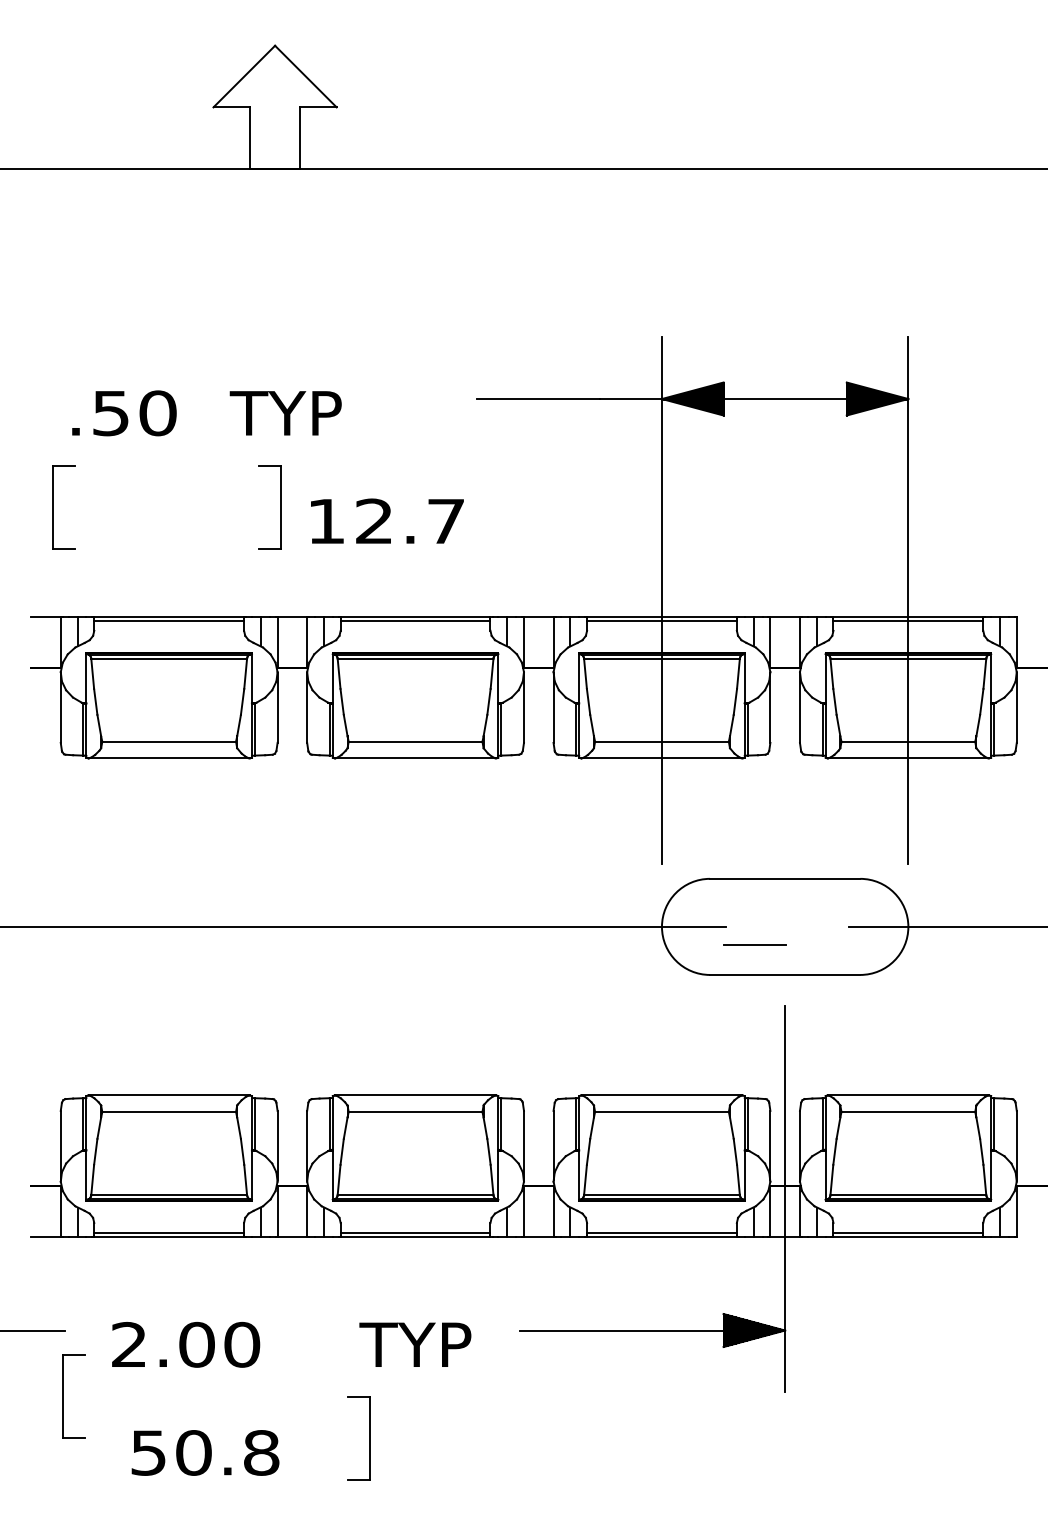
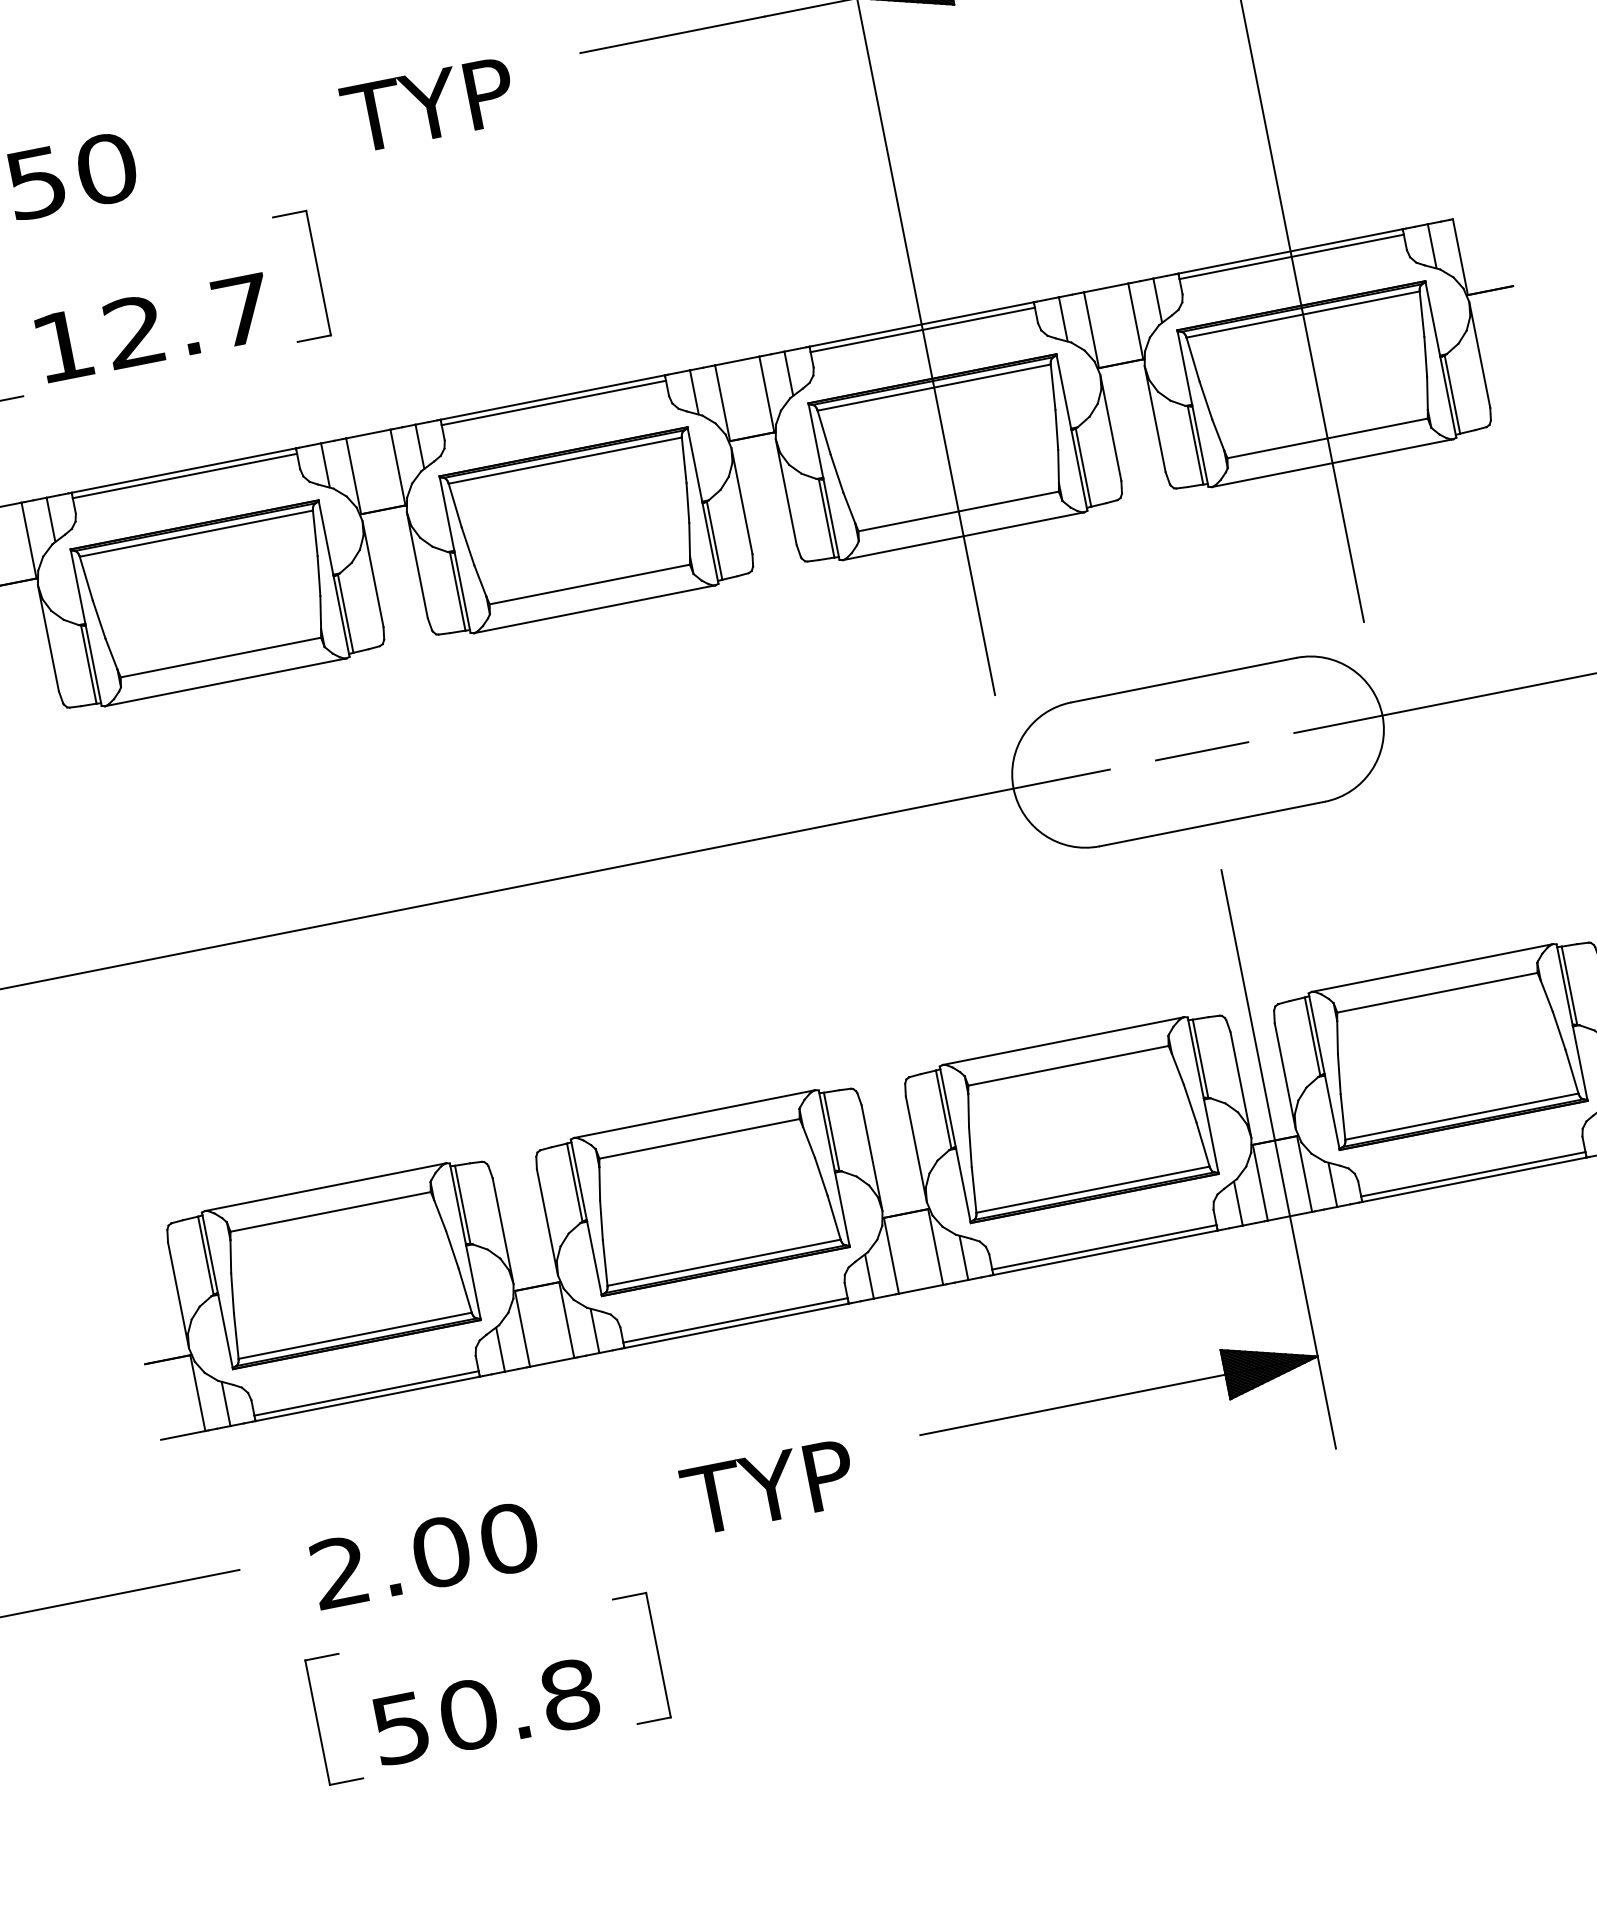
text: (285, 413) -> (427, 105), moved
text: (387, 520) -> (154, 326), moved
line: (754, 944) -> (1201, 750), moved
part: (63, 1396) -> (318, 1722), moved
part: (369, 1438) -> (656, 1655), moved

